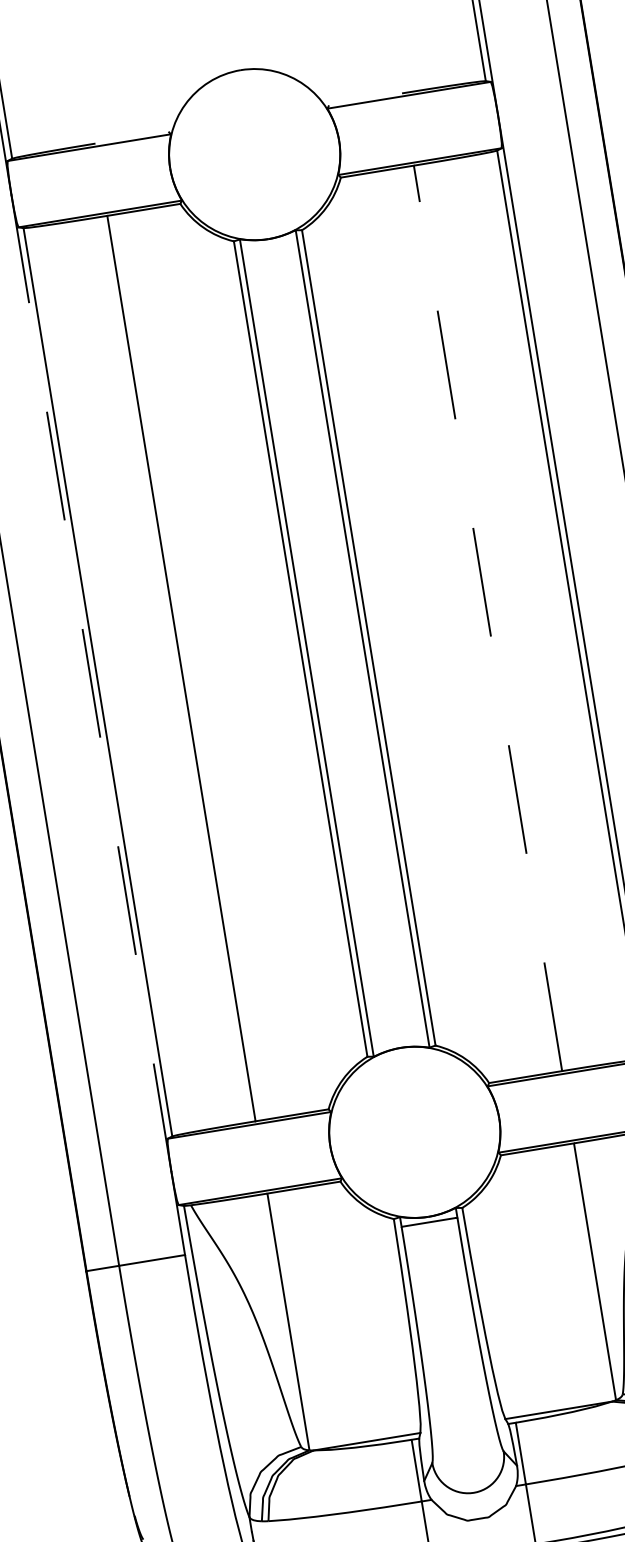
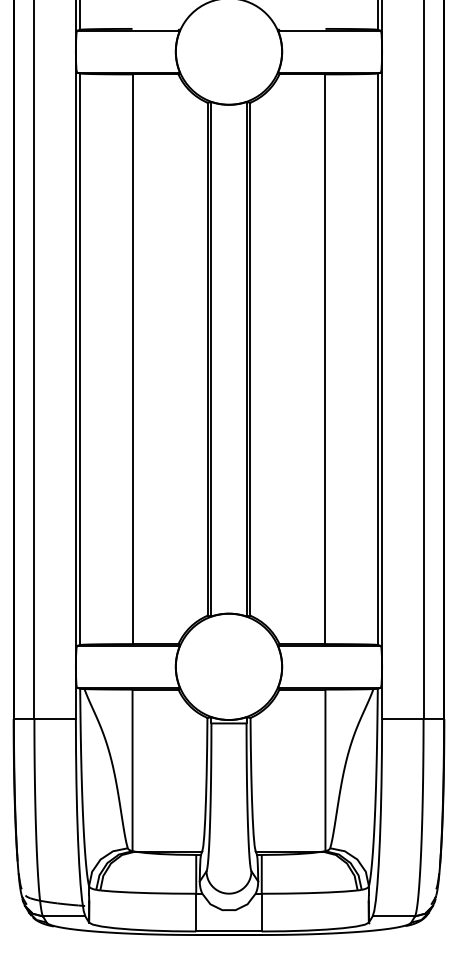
line: (488, 618) -> (325, 359), dashed -> solid
line: (90, 683) -> (75, 359), dashed -> solid

